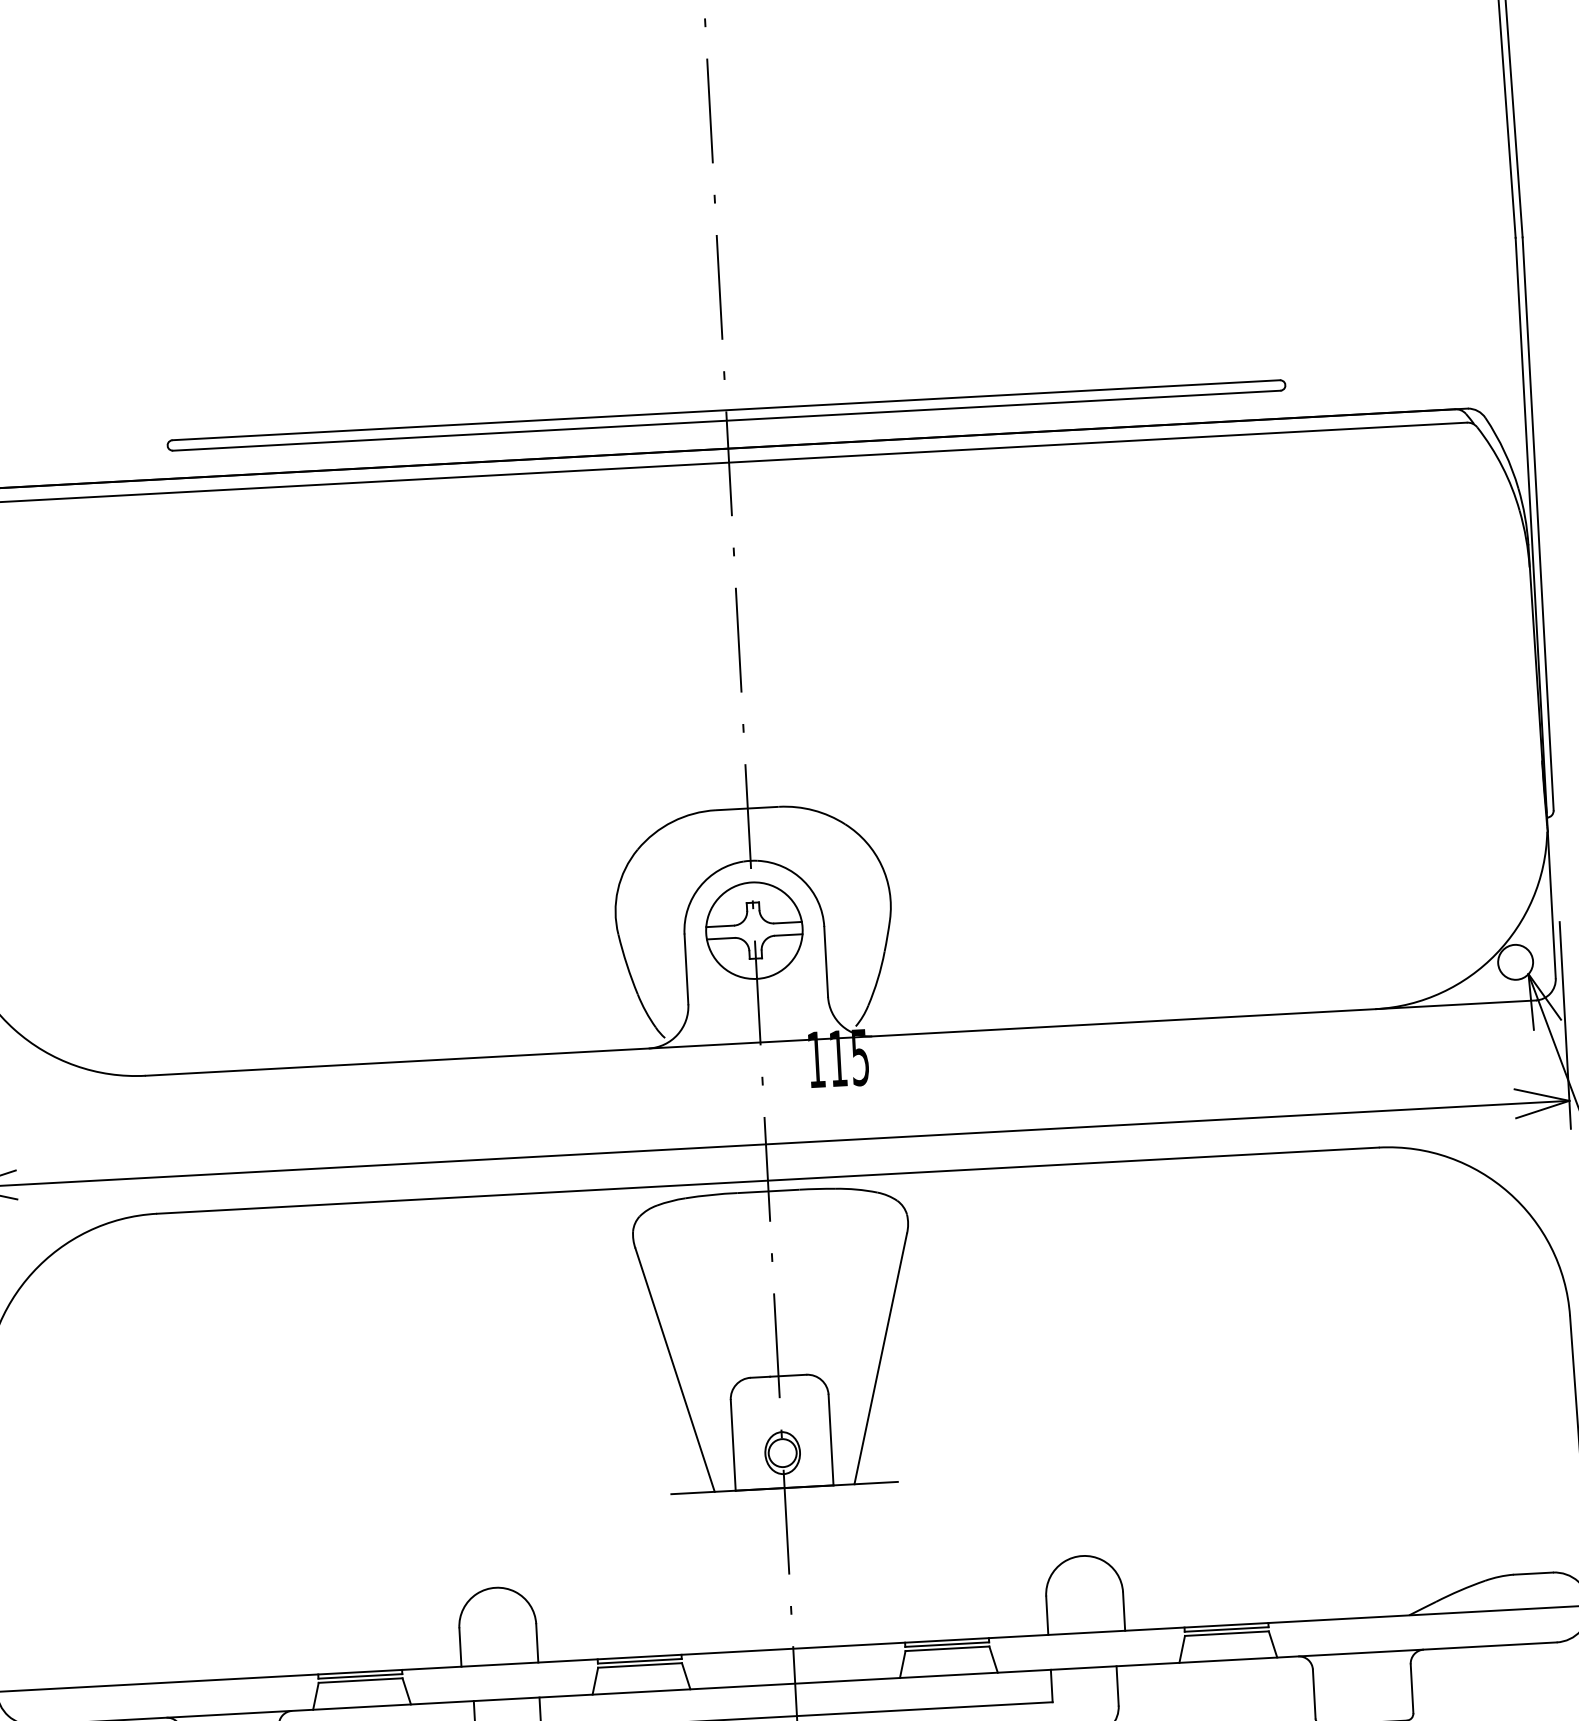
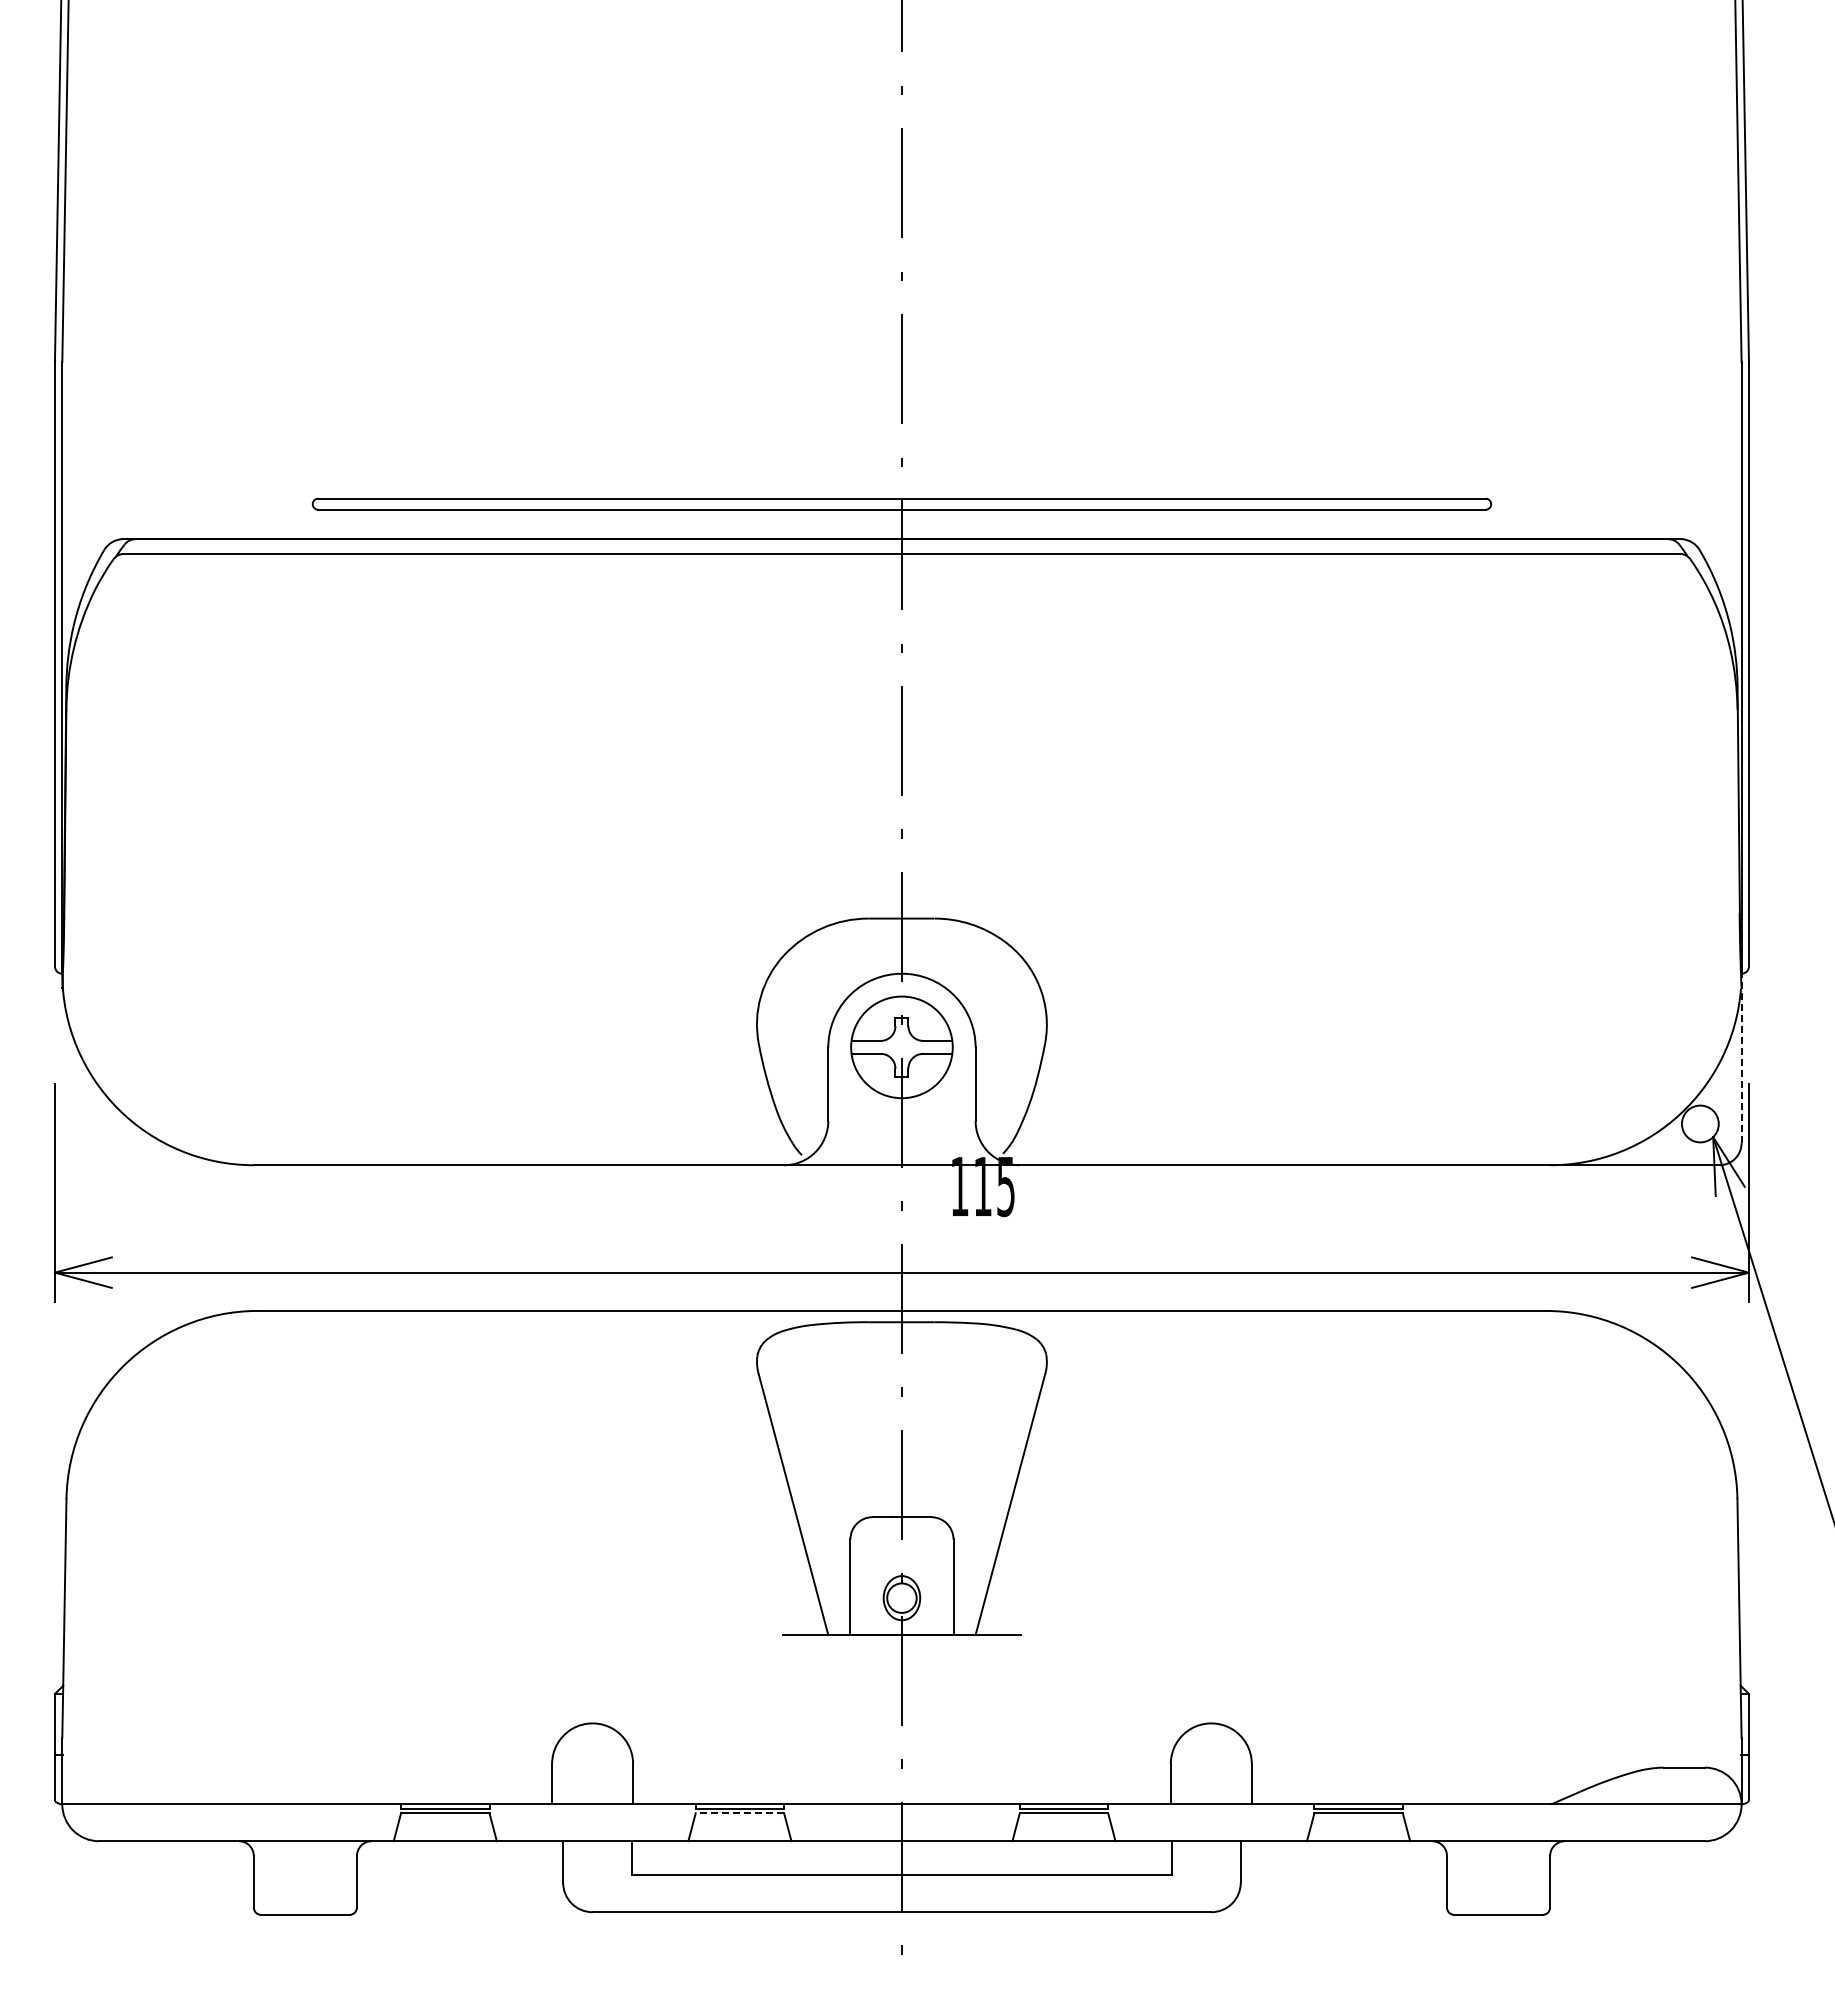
line: (1551, 898) -> (1741, 1058), solid -> dashed
line: (639, 1665) -> (739, 1813), solid -> dashed

